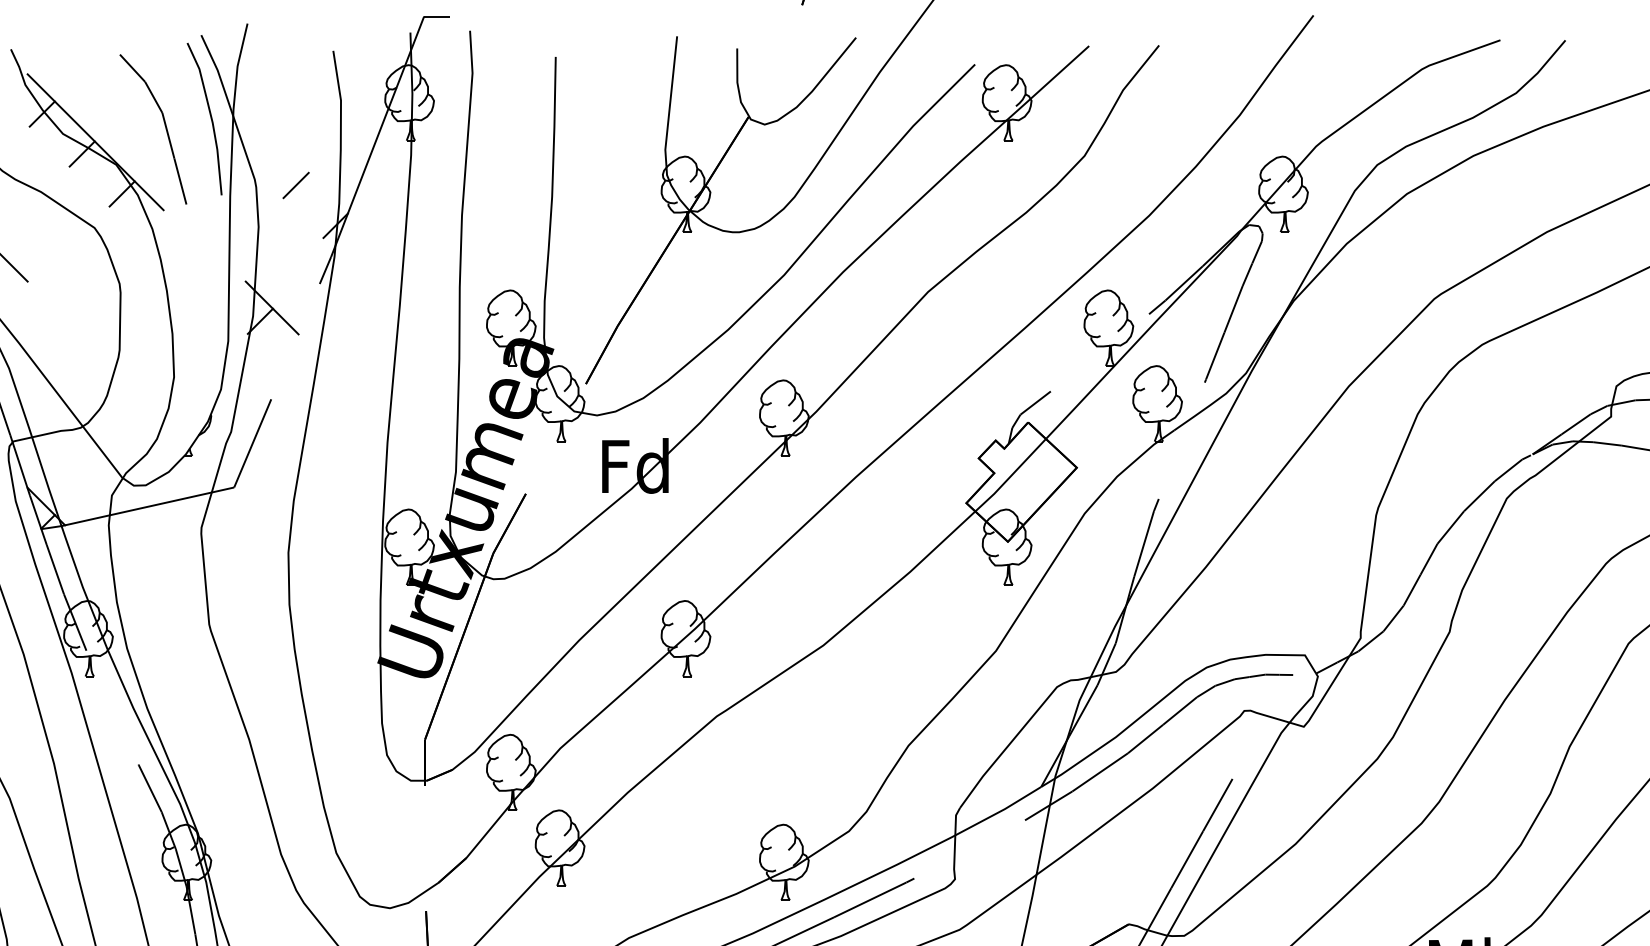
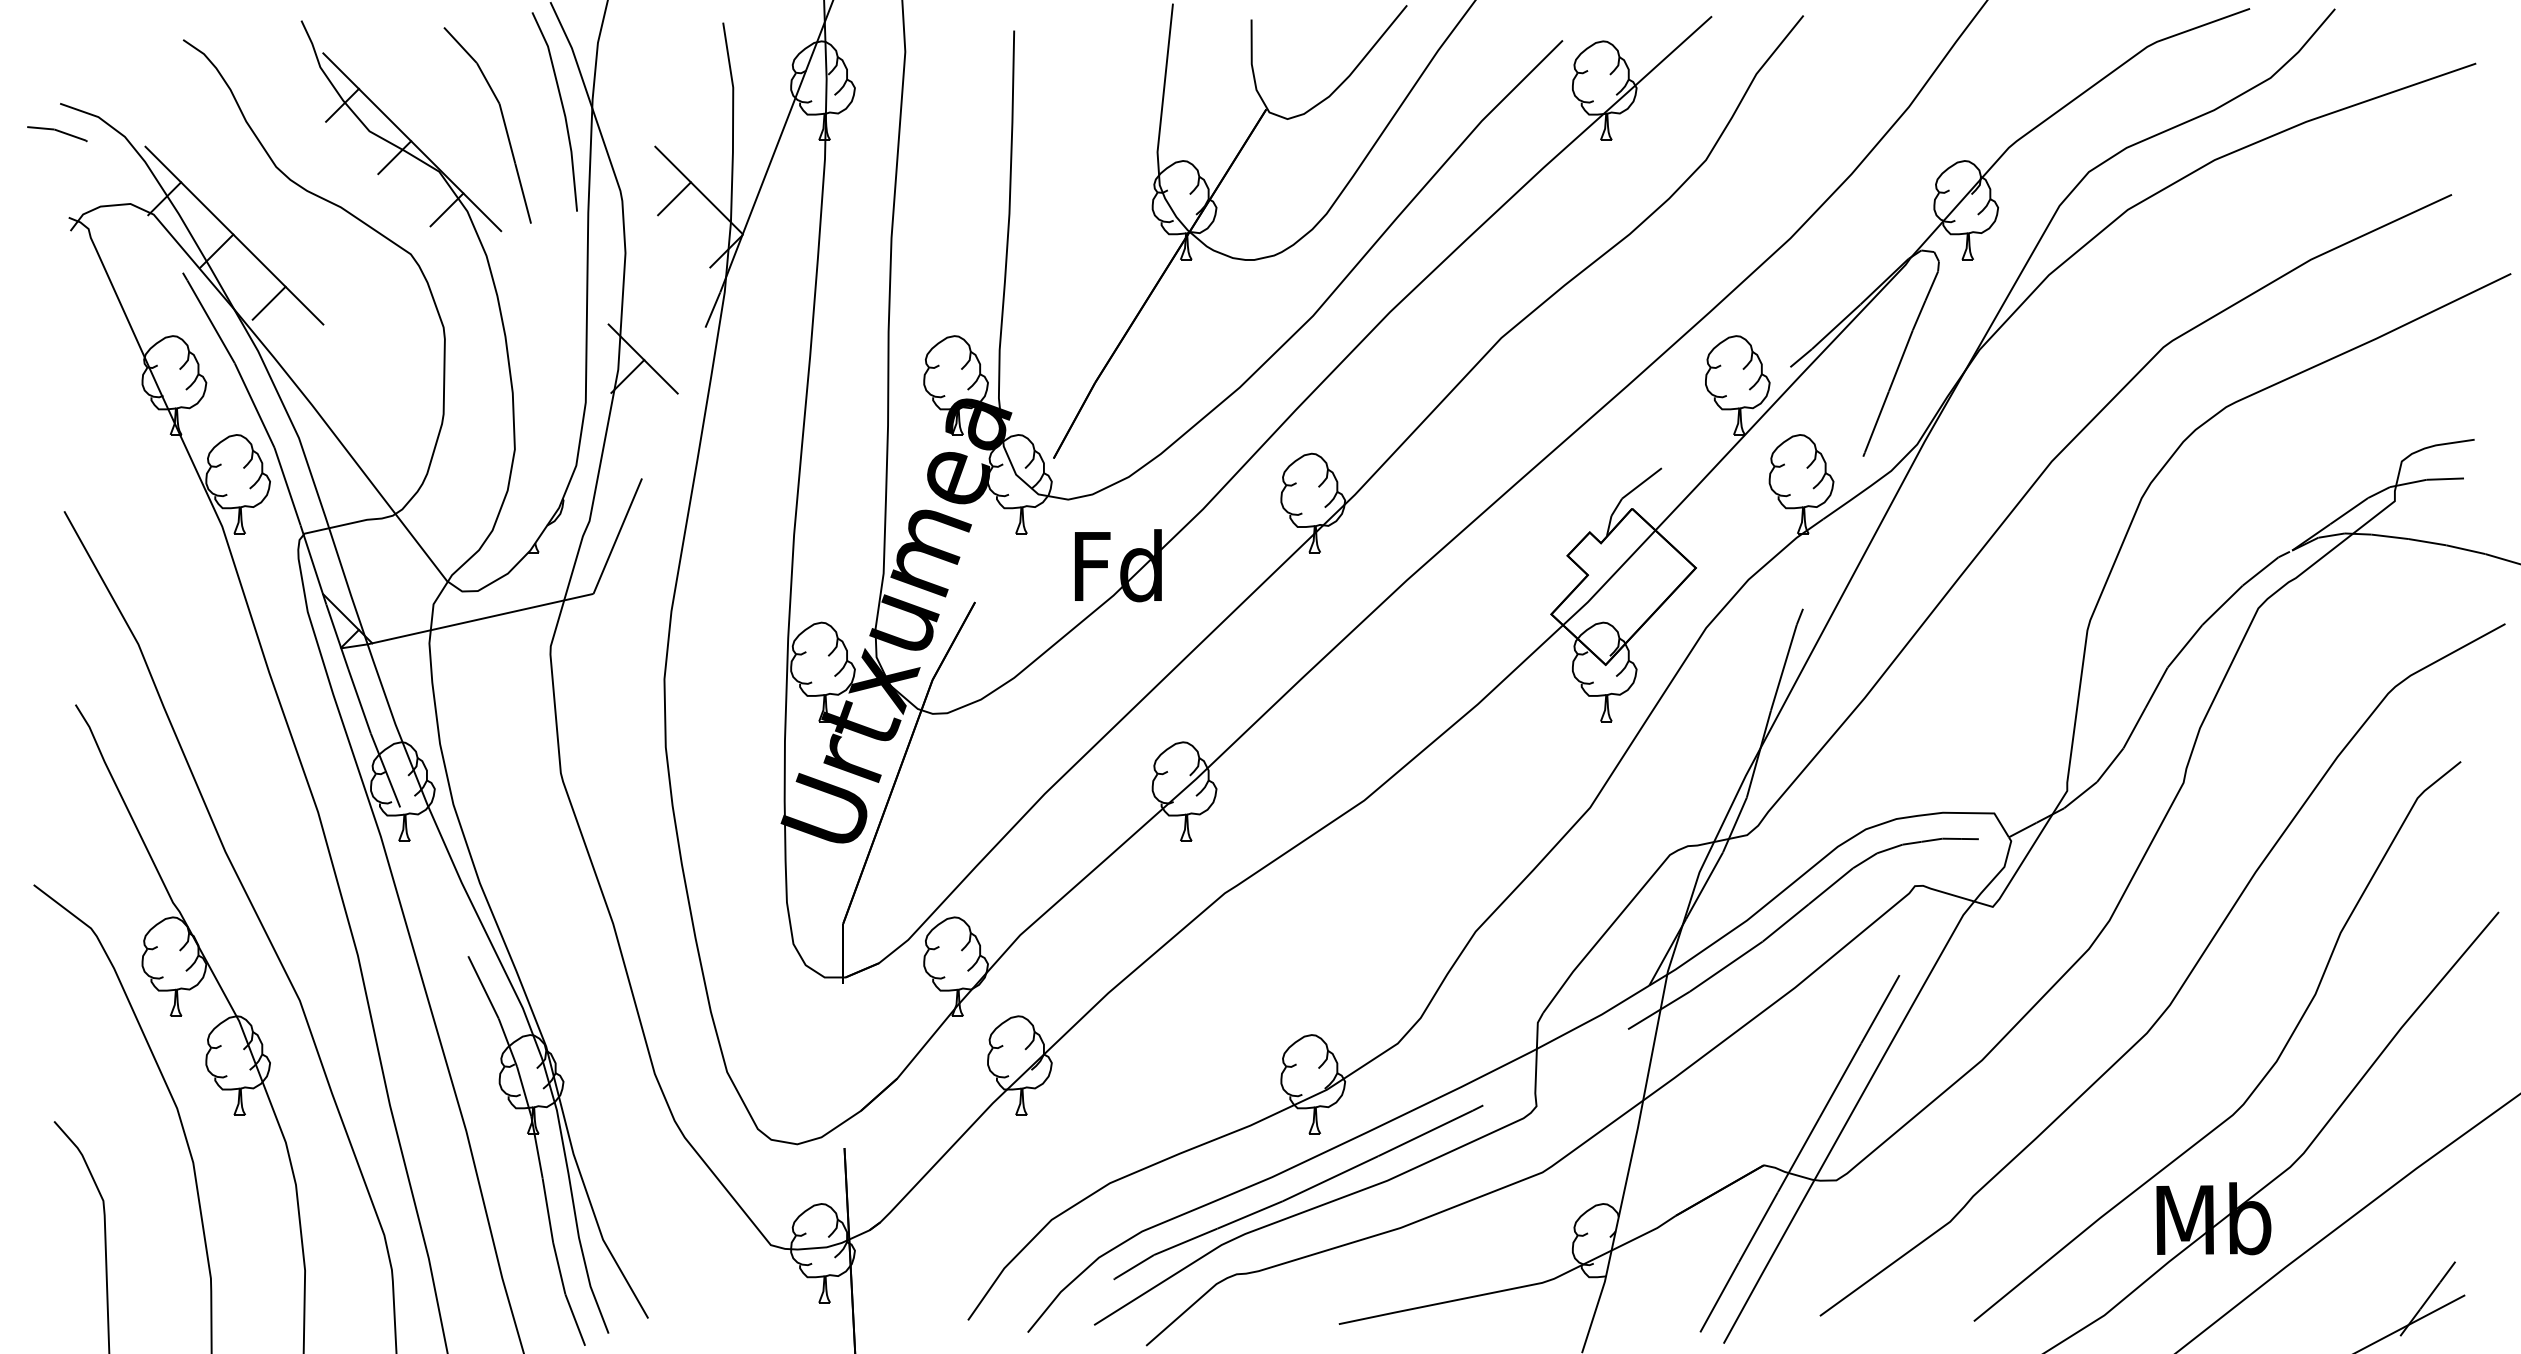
line: (314, 179) -> (698, 190), added

